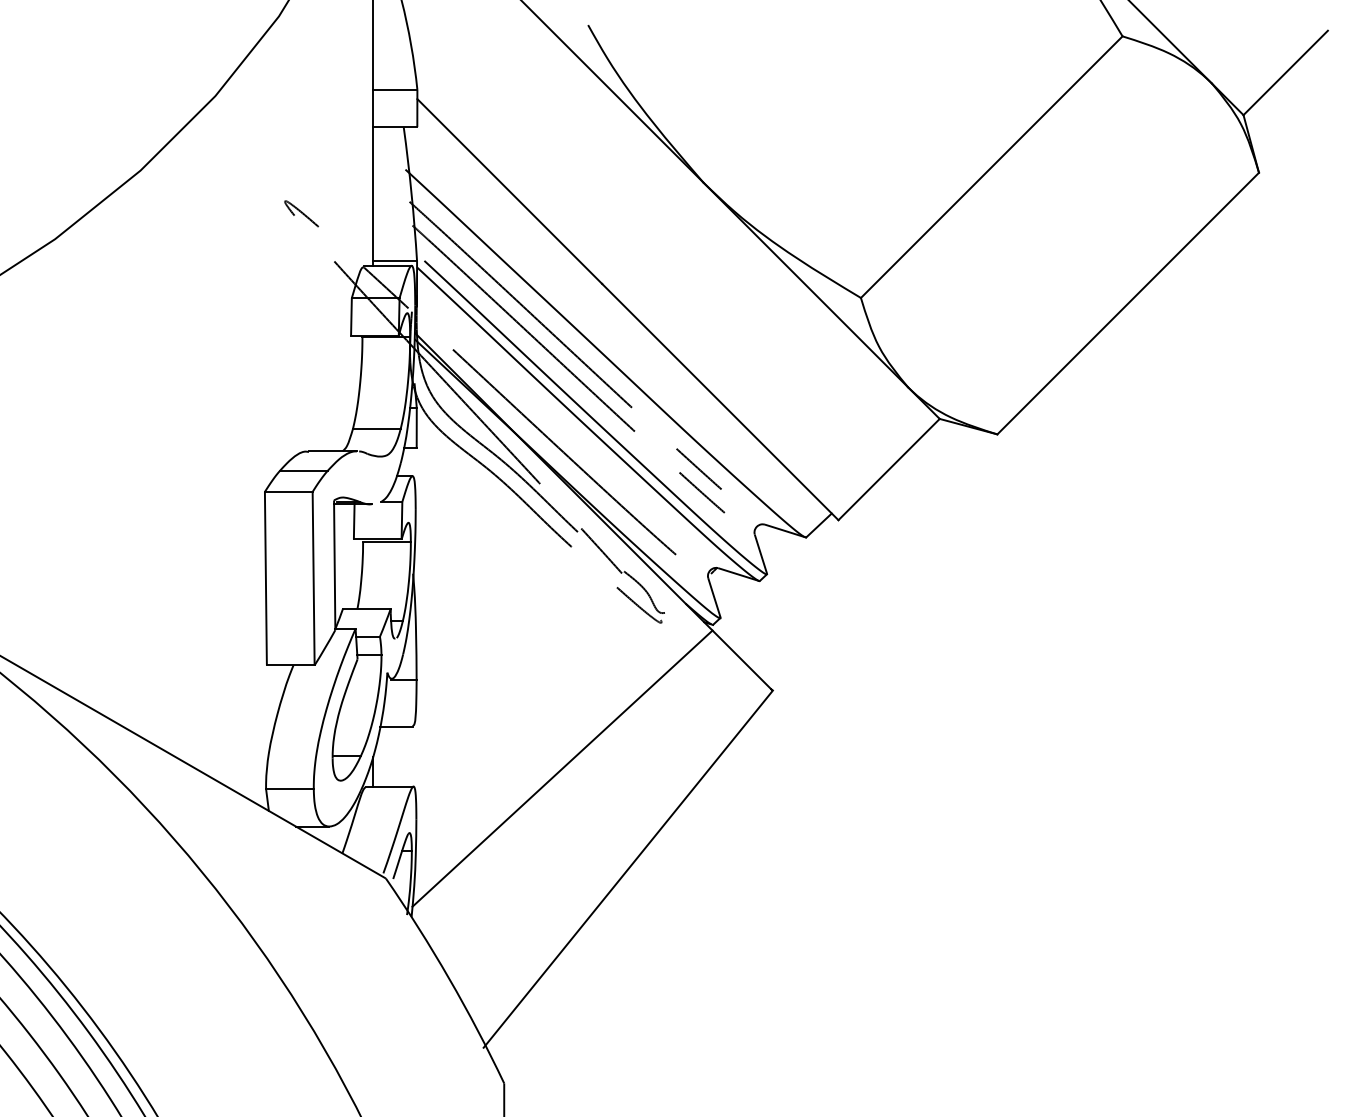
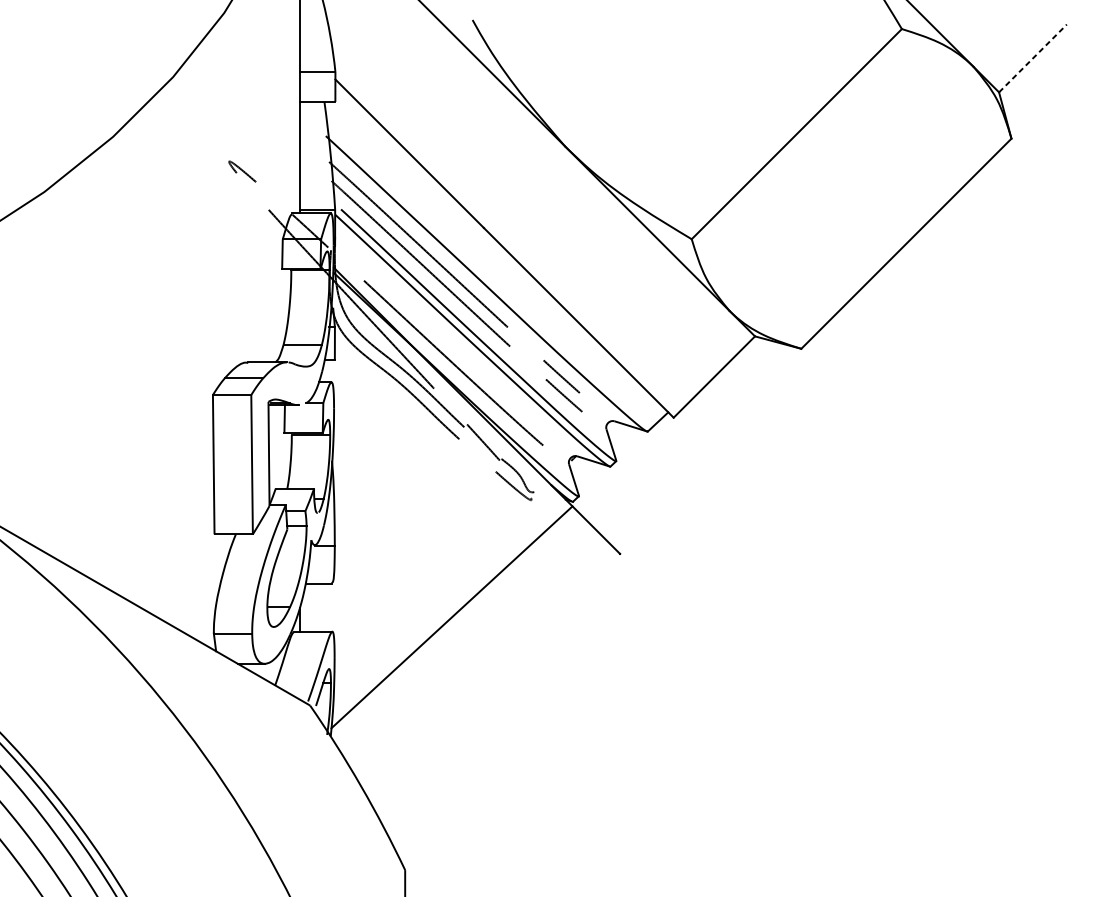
line: (1285, 72) -> (1032, 58), solid -> dashed
line: (627, 868) -> (504, 697), removed

